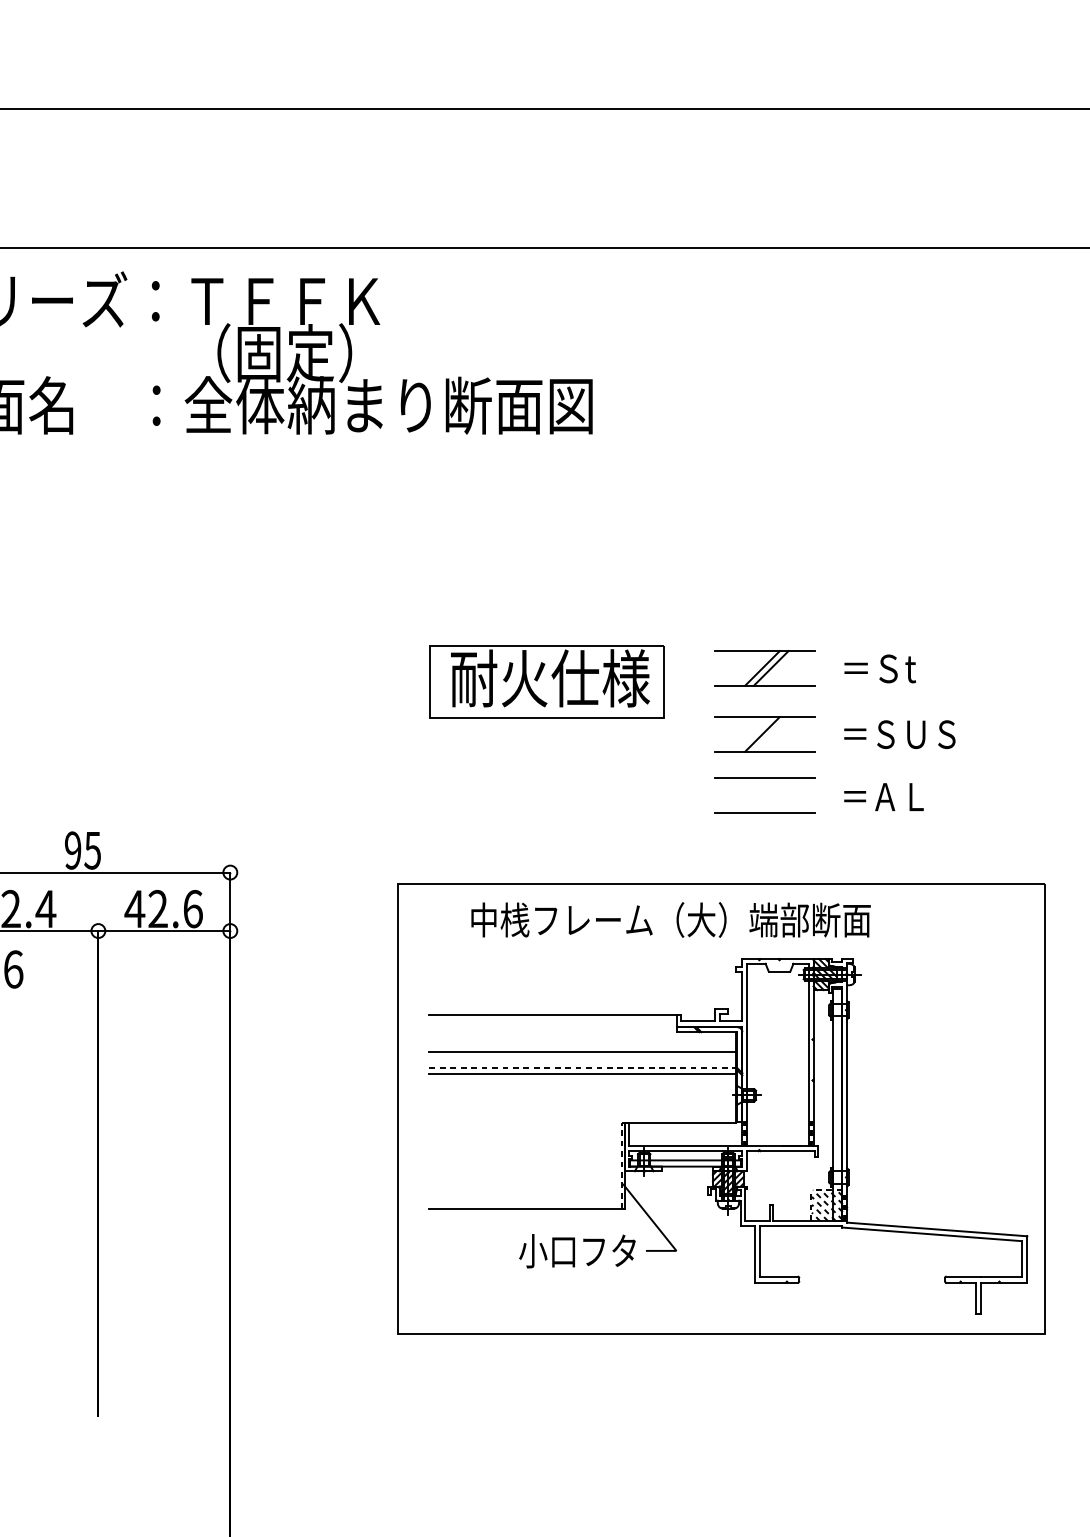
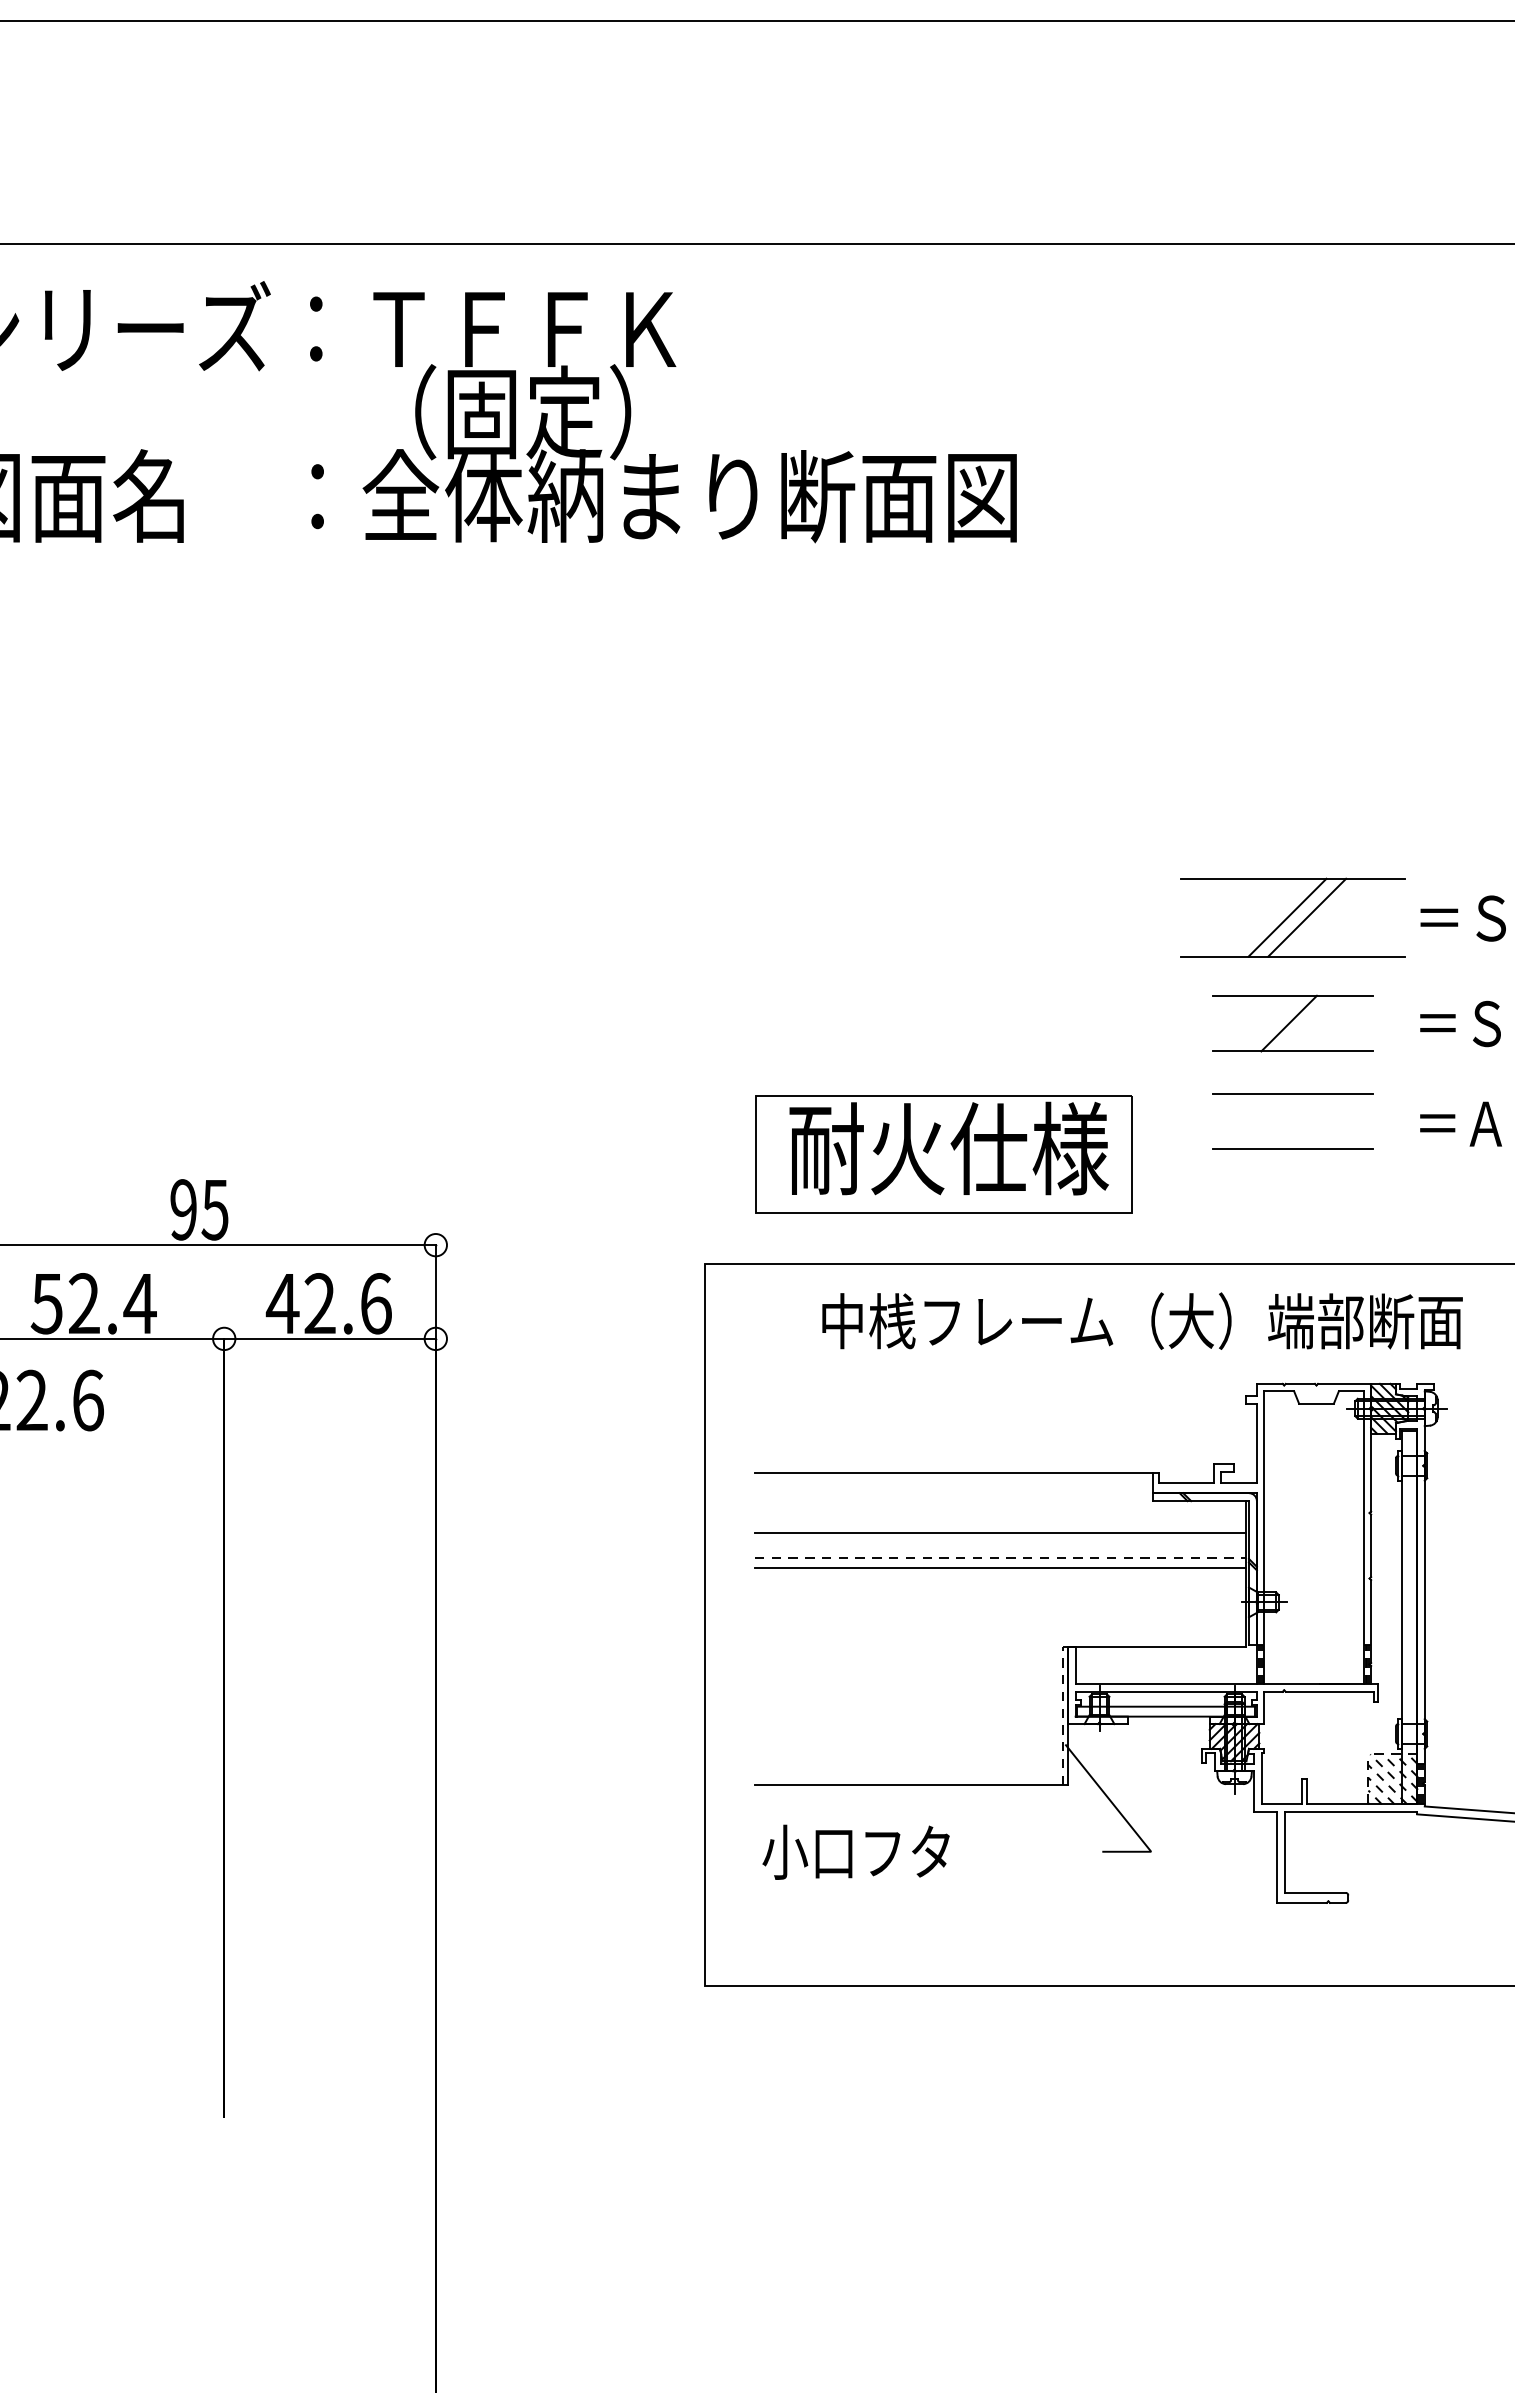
part: (764, 668) -> (1292, 917), size x1.4
part: (546, 681) -> (942, 1153), moved
text: (577, 1251) -> (856, 1852), moved

